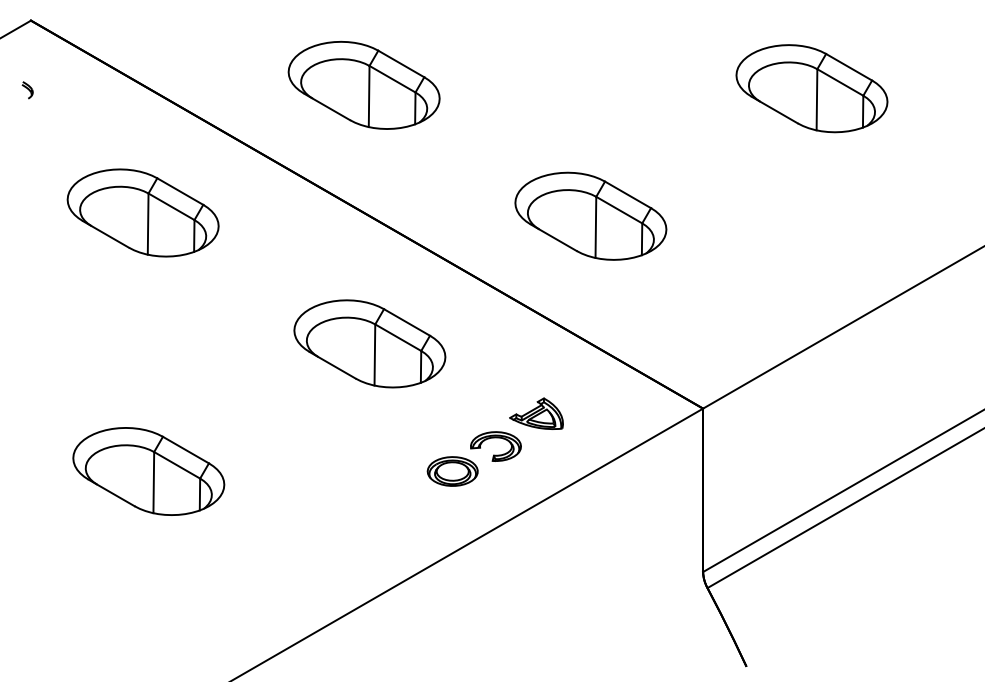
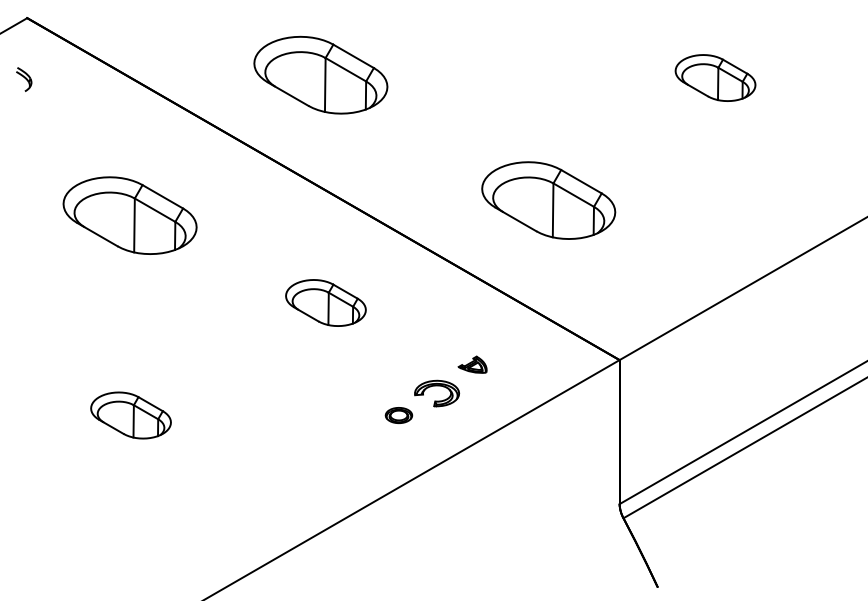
part: (811, 87) -> (715, 77), size x0.6
part: (27, 90) -> (24, 79), size x1.6
part: (142, 212) -> (129, 215), moved
part: (590, 216) -> (548, 200), moved
part: (369, 343) -> (325, 302), size x0.6
part: (536, 413) -> (472, 364), size x0.6
part: (148, 471) -> (130, 415), size x0.6
part: (452, 471) -> (398, 415), size x0.6

